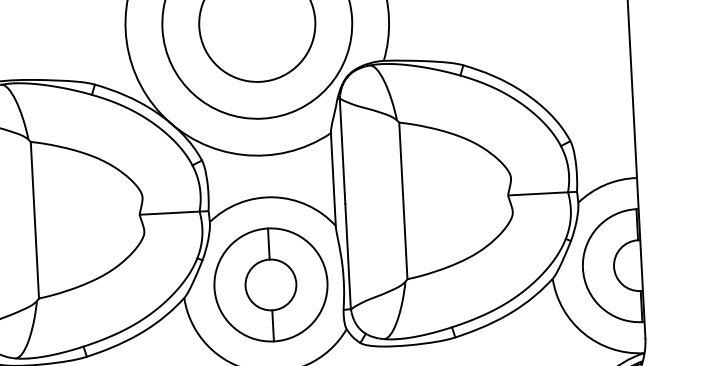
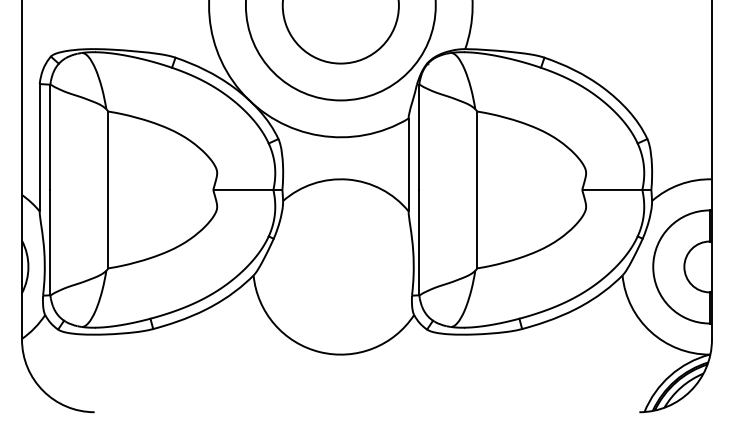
part: (270, 284) -> (340, 266), removed

